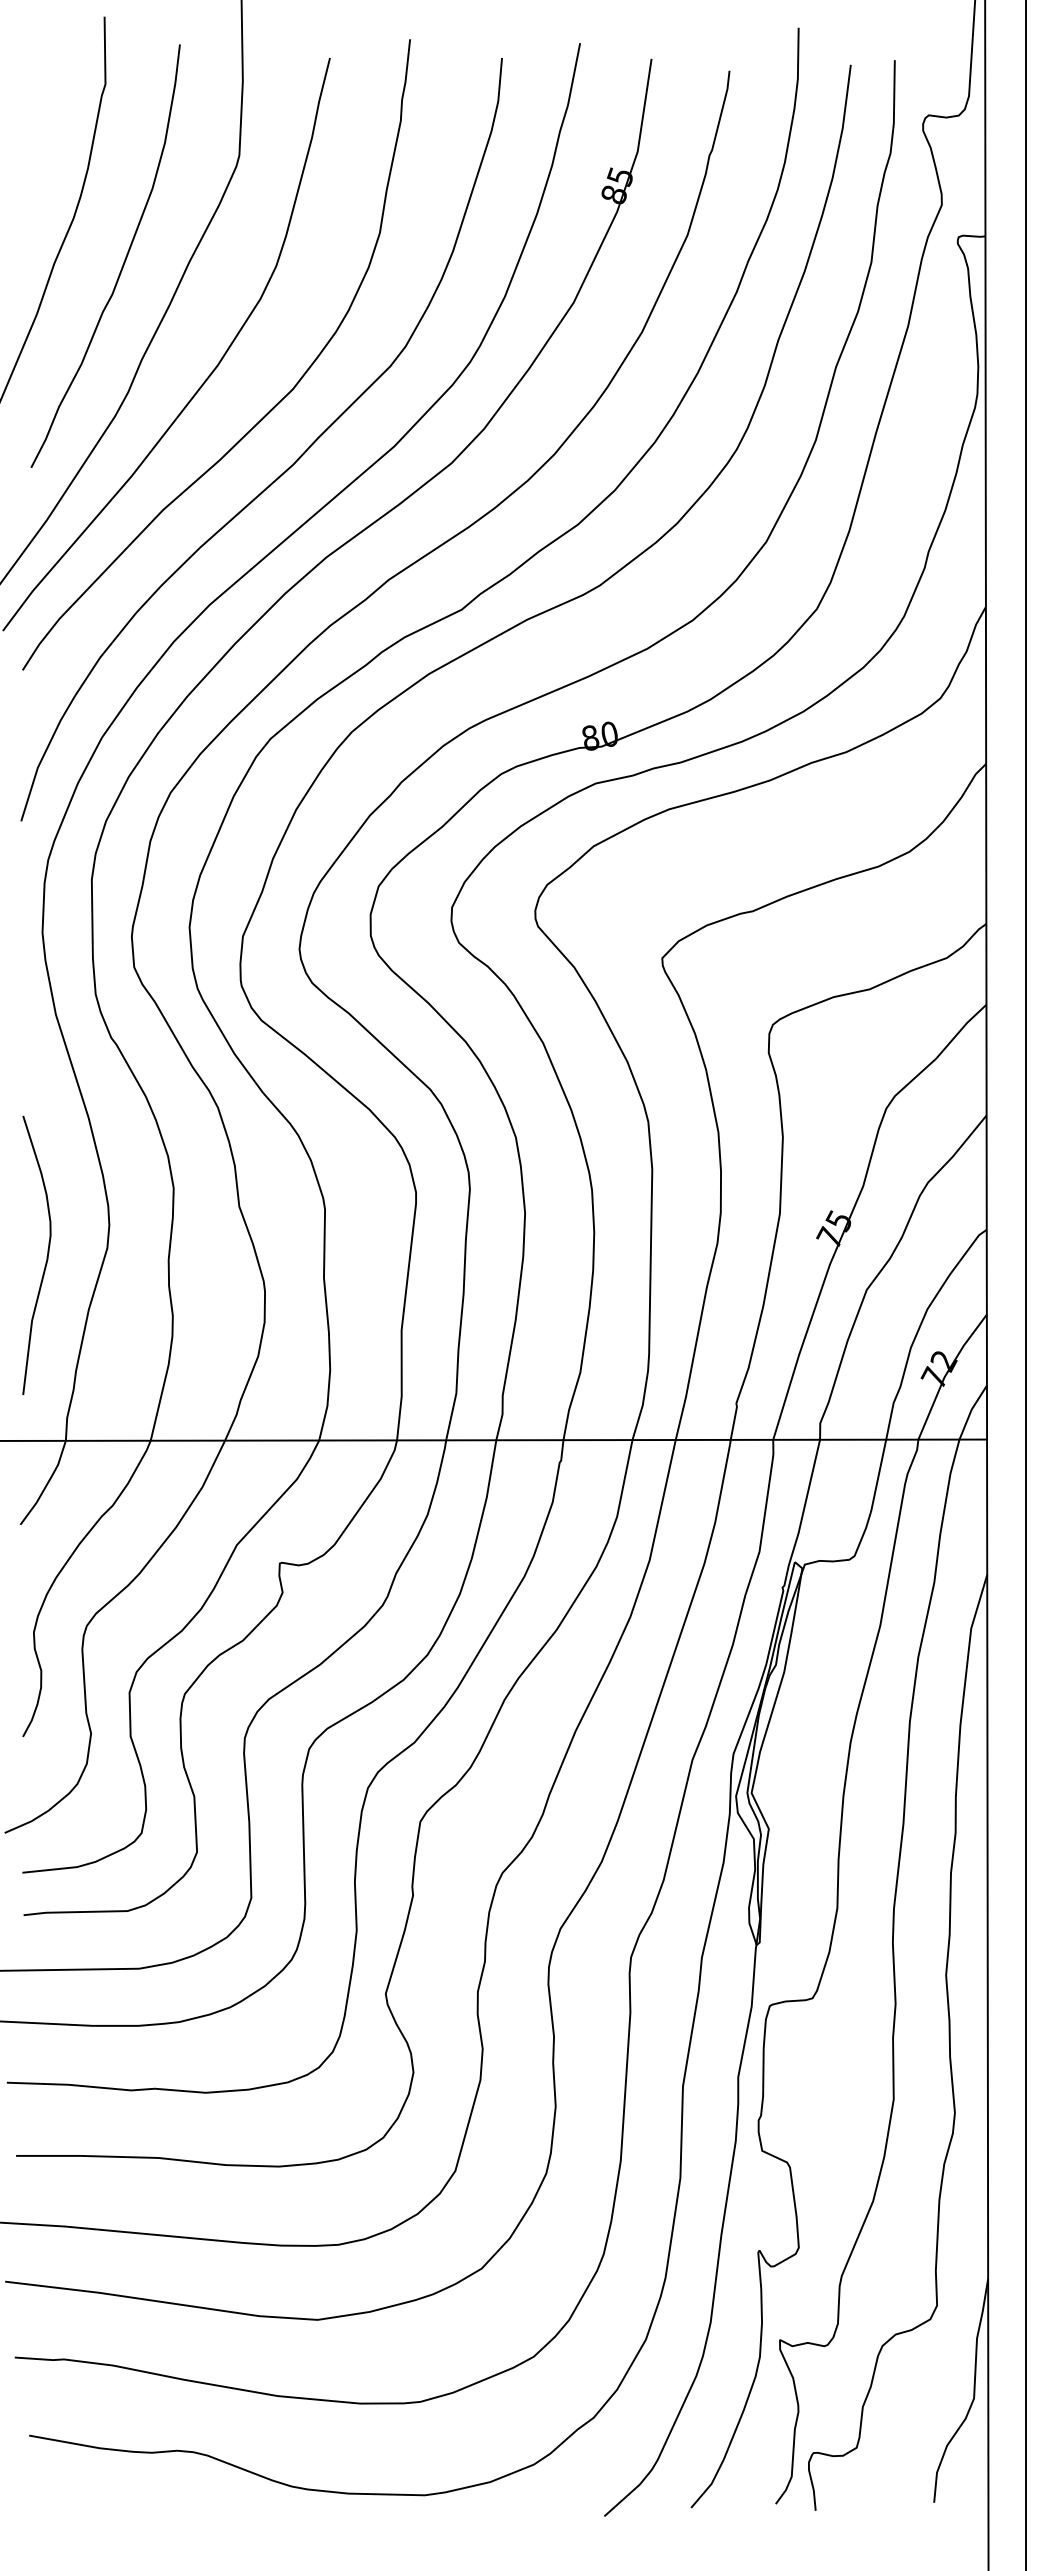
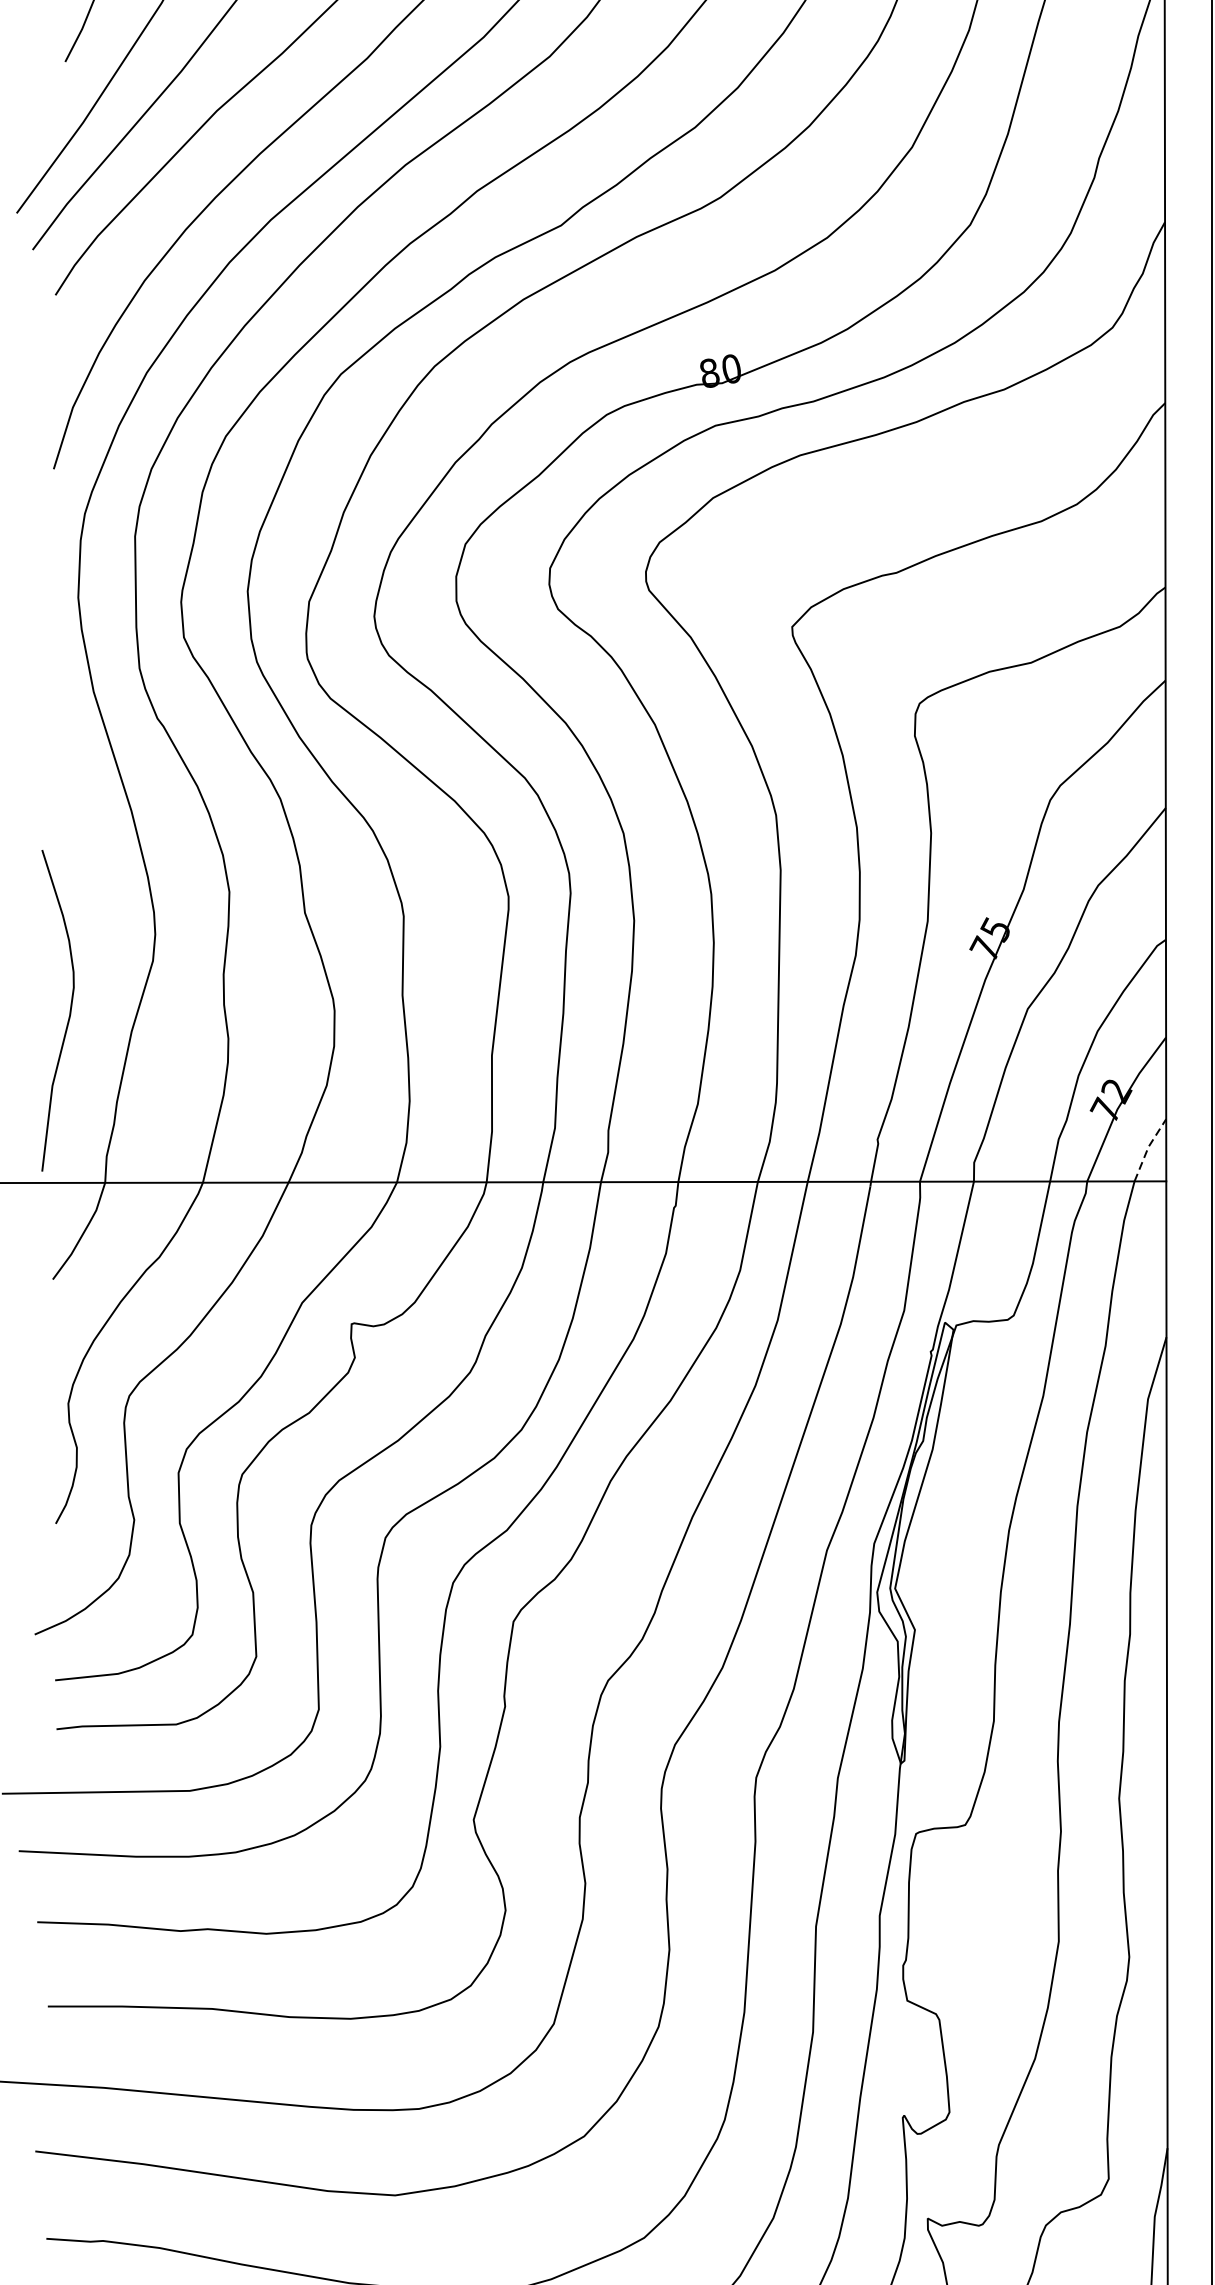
curve: (46, 1256) -> (69, 1011), moved
line: (971, 1410) -> (1148, 1147), solid -> dashed

